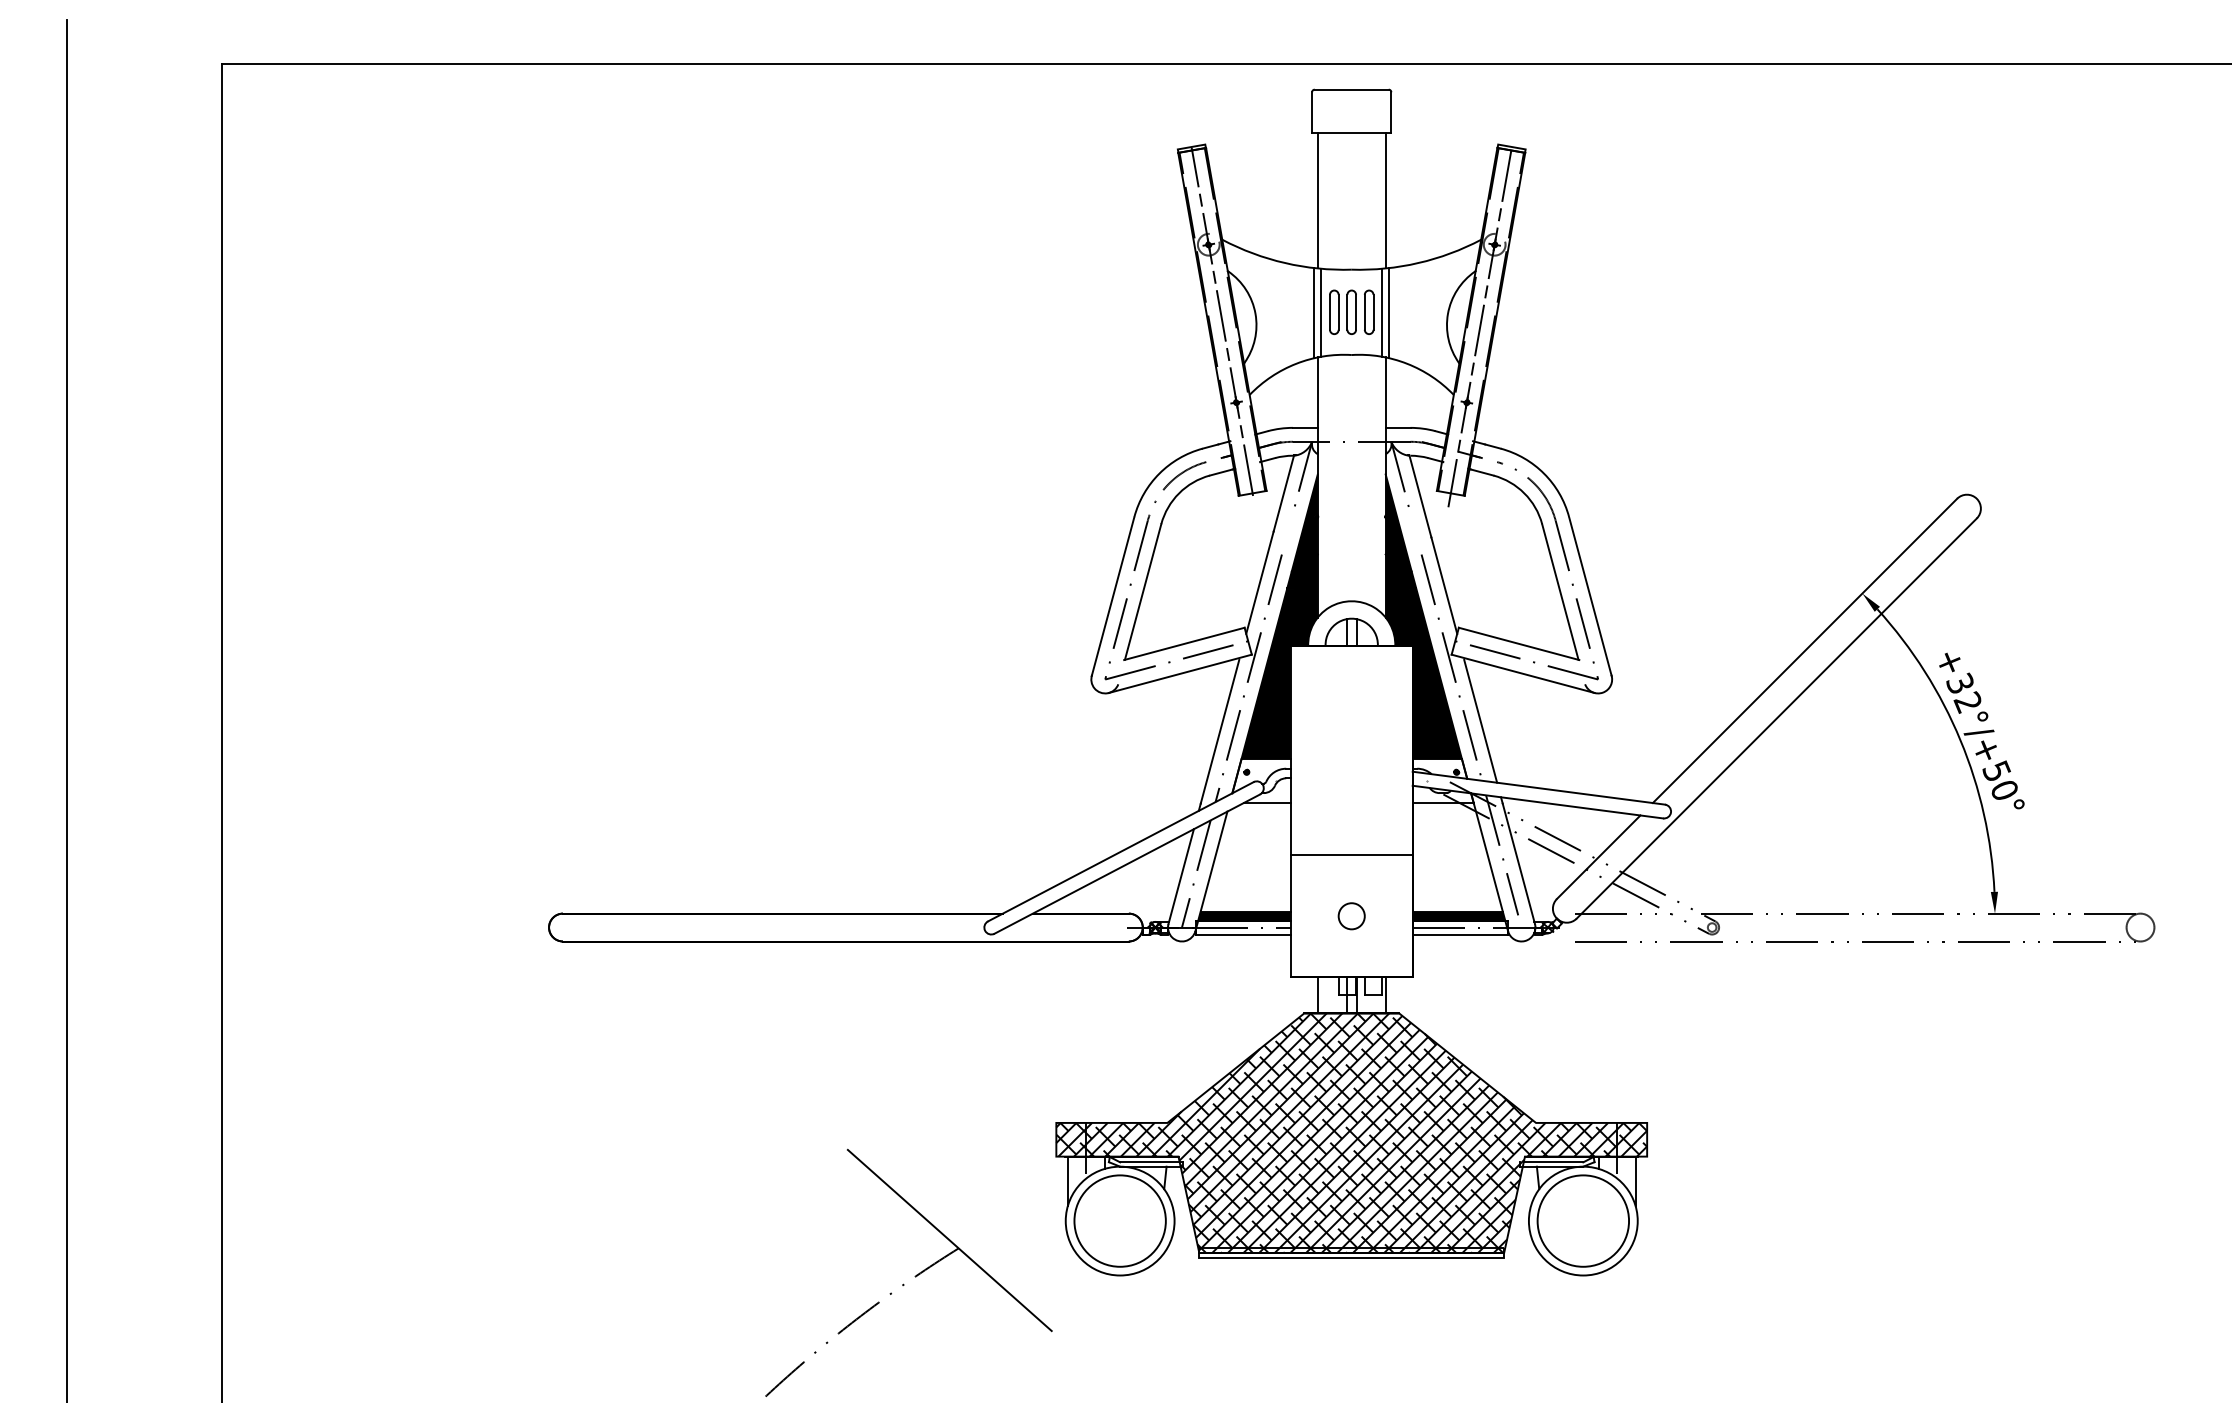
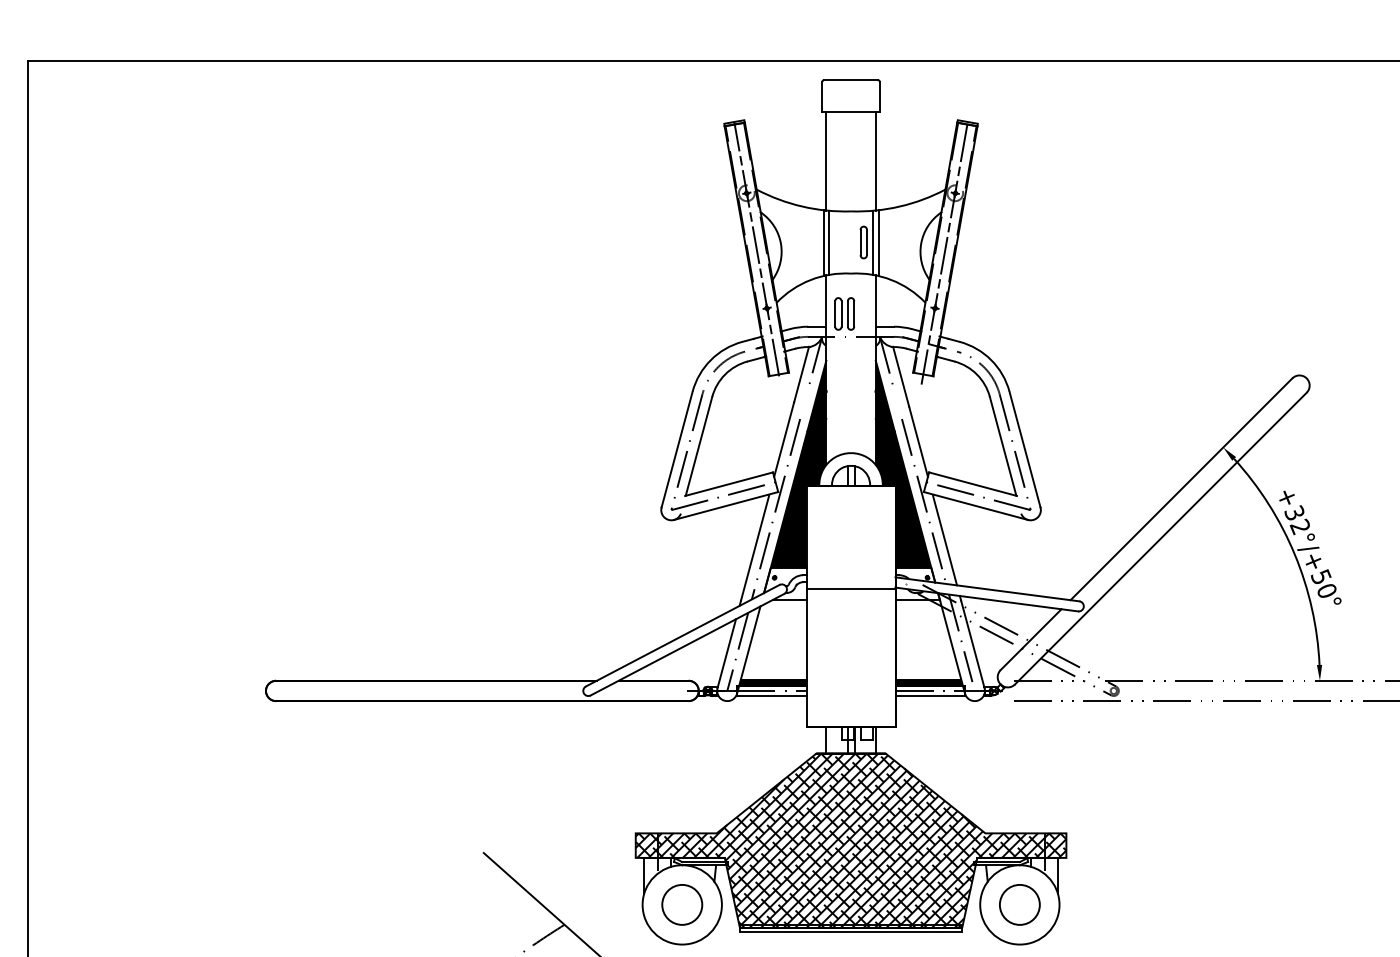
part: (1342, 311) -> (844, 313), moved
line: (1351, 855) -> (850, 588), moved
circle: (1351, 916) -> (850, 682), removed
circle: (1119, 1220) -> (681, 904), size x0.6
circle: (1583, 1220) -> (1020, 904), size x0.6

